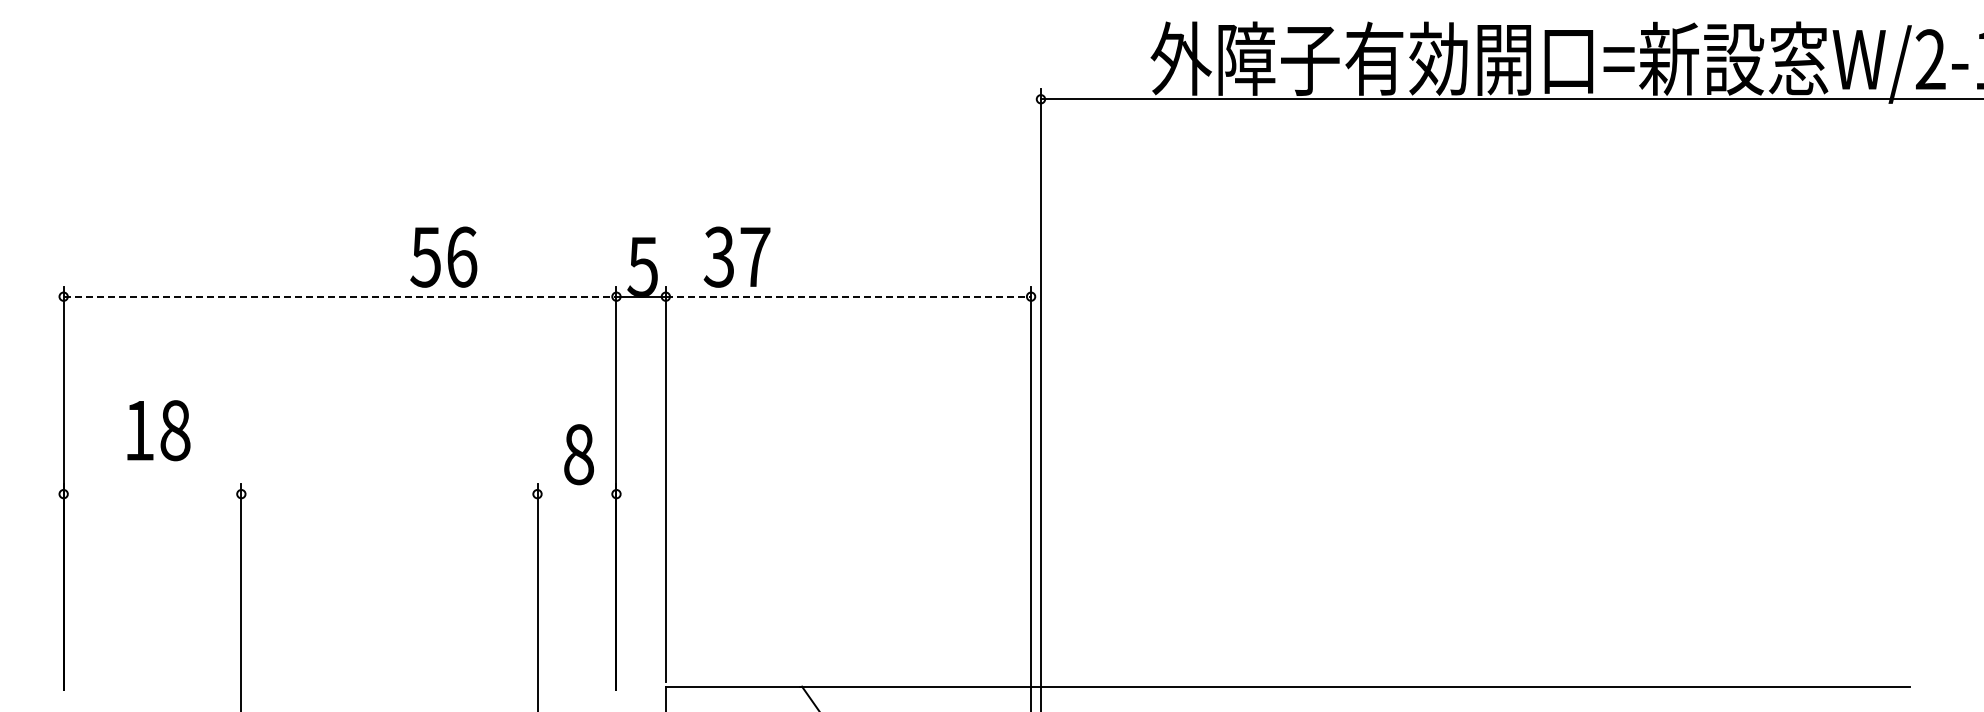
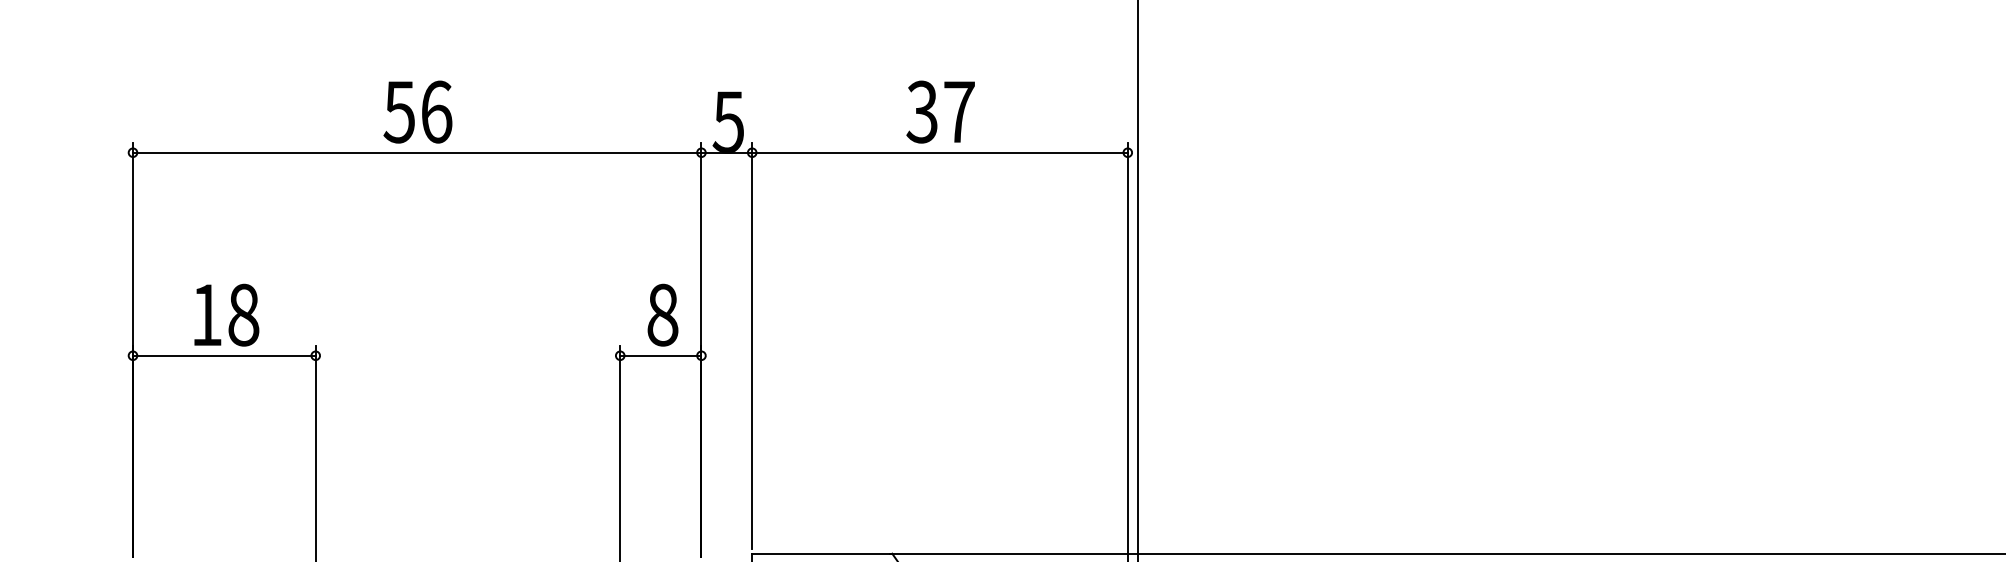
text: (443, 256) -> (417, 111), moved
text: (736, 256) -> (940, 111), moved
line: (340, 296) -> (417, 152), dashed -> solid
line: (848, 296) -> (940, 152), dashed -> solid
text: (158, 430) -> (226, 315), moved
line: (152, 494) -> (224, 356), added
line: (576, 494) -> (660, 356), added

